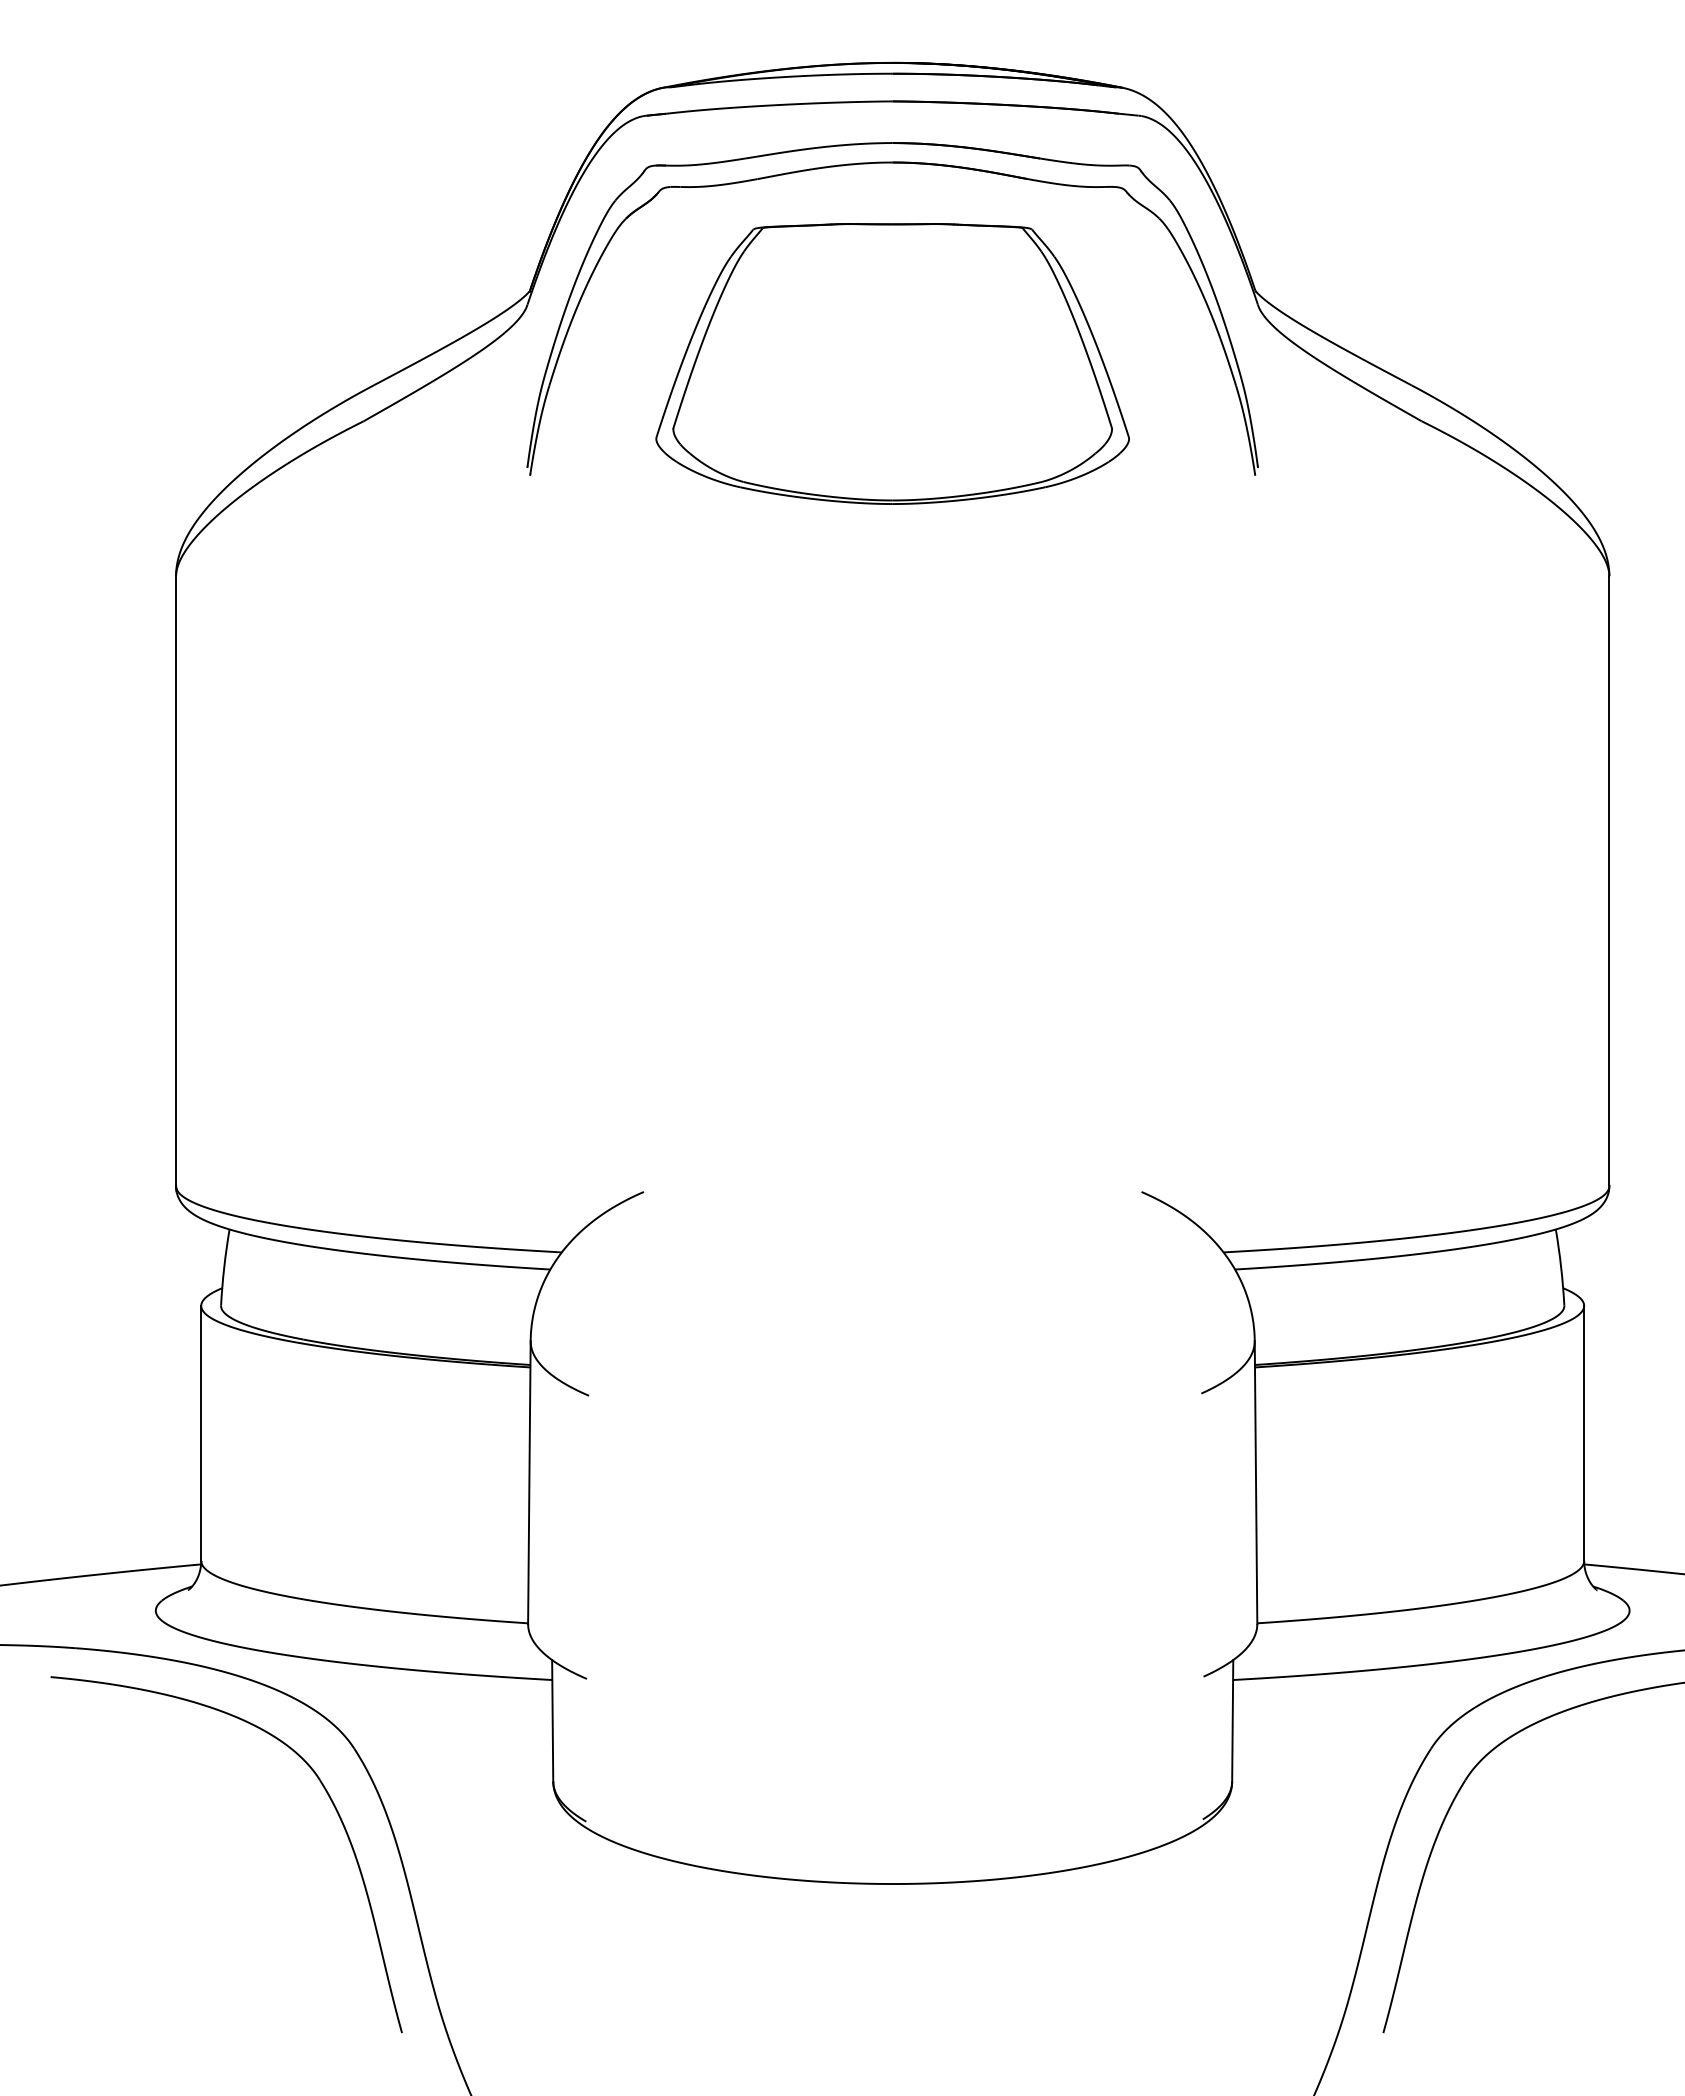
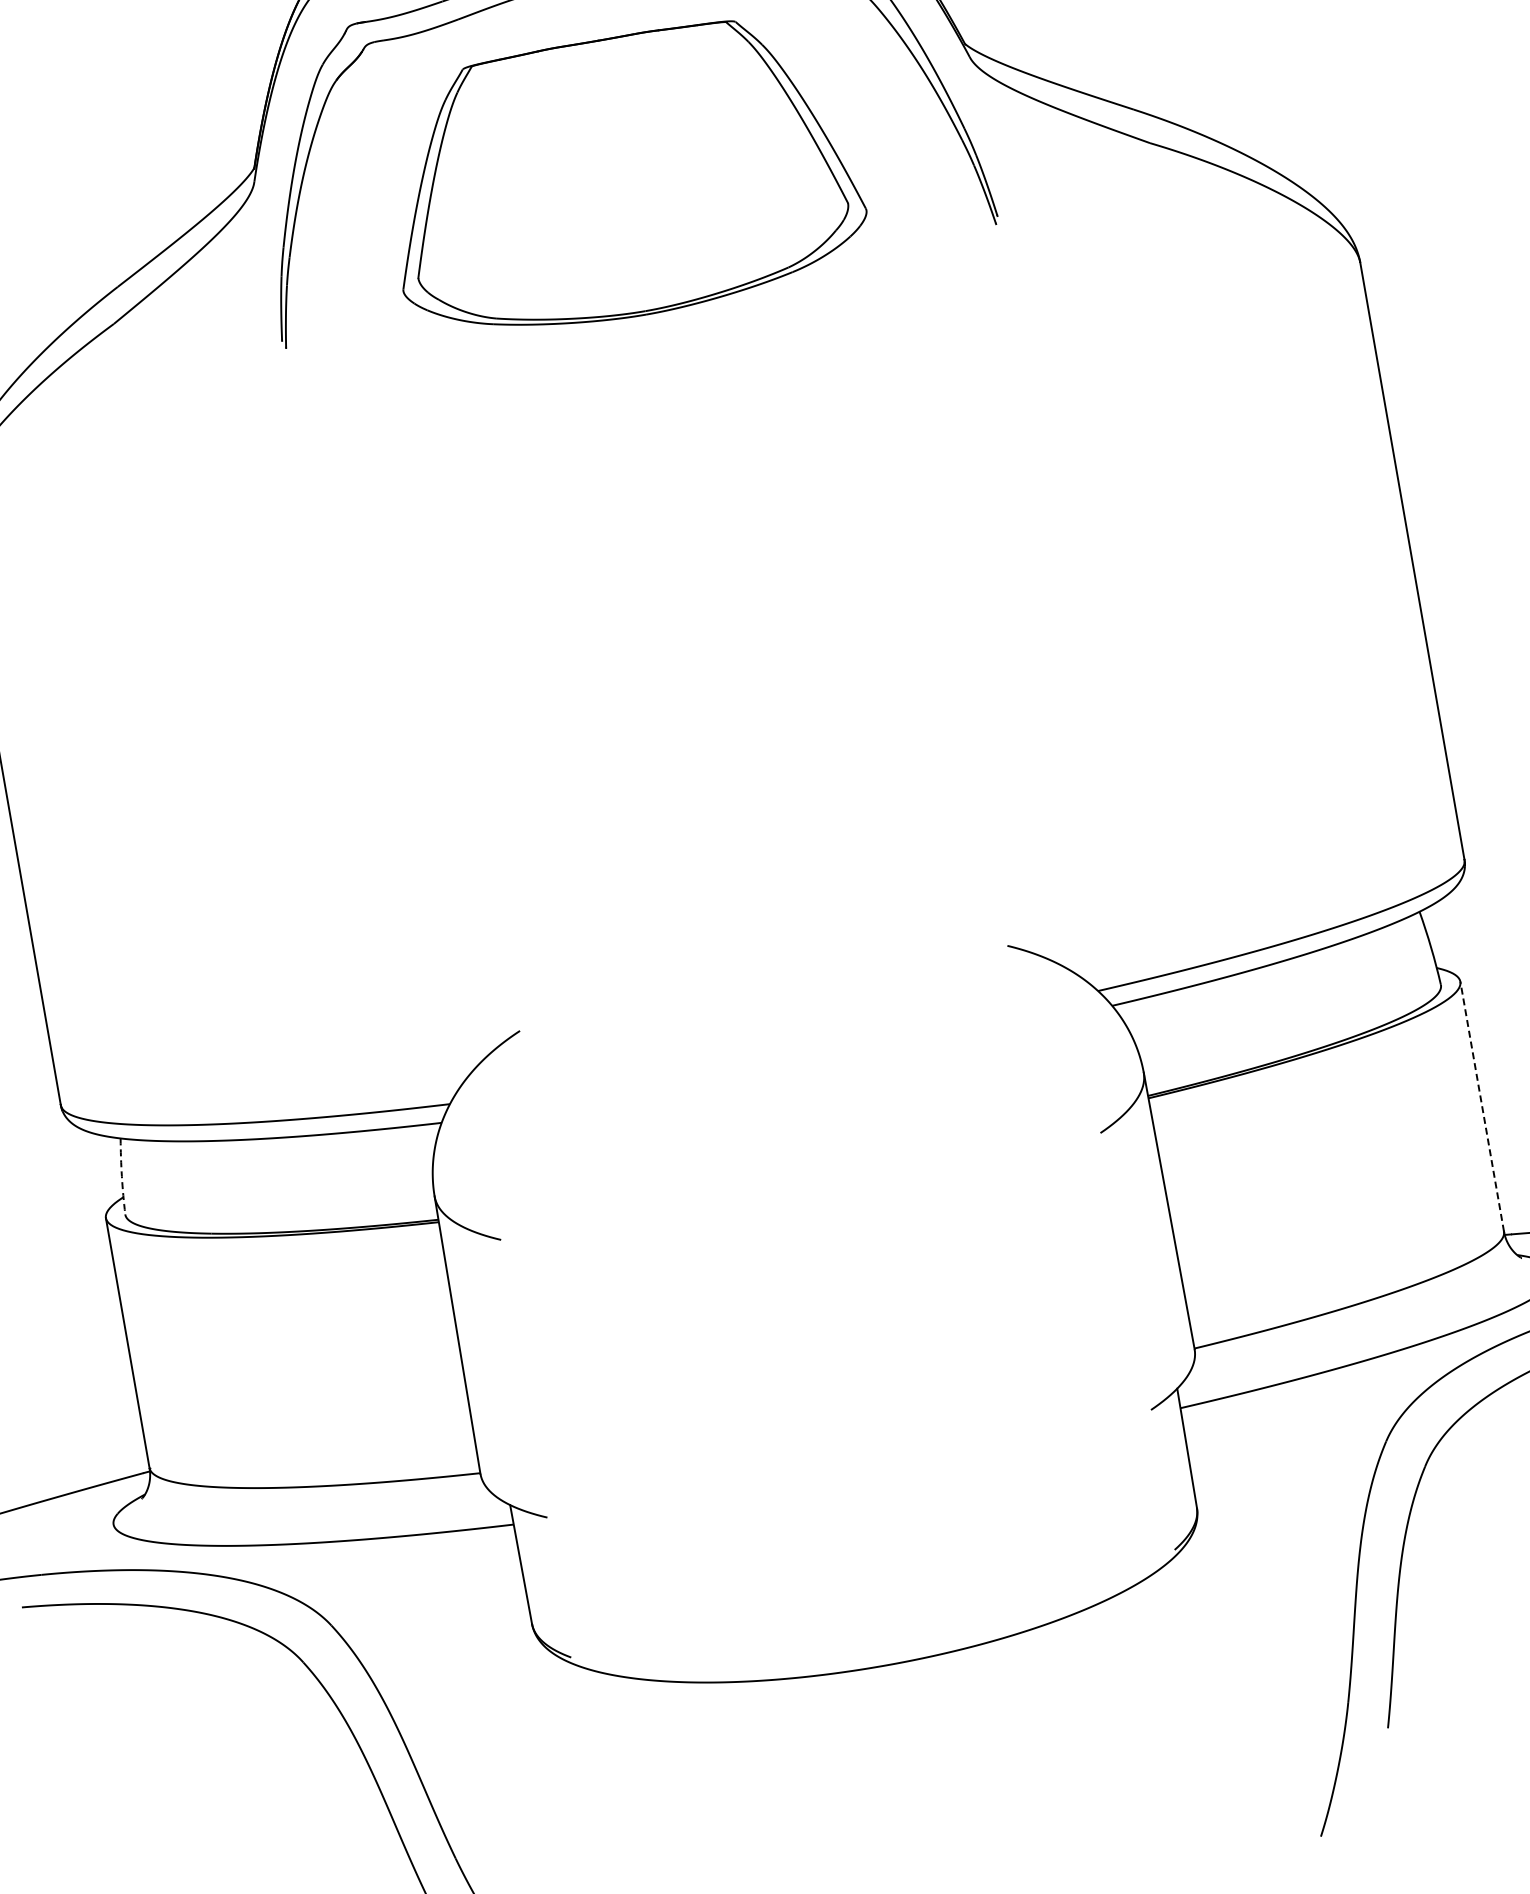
arc: (224, 1267) -> (122, 1176), solid -> dashed
line: (1584, 1433) -> (1482, 1106), solid -> dashed

